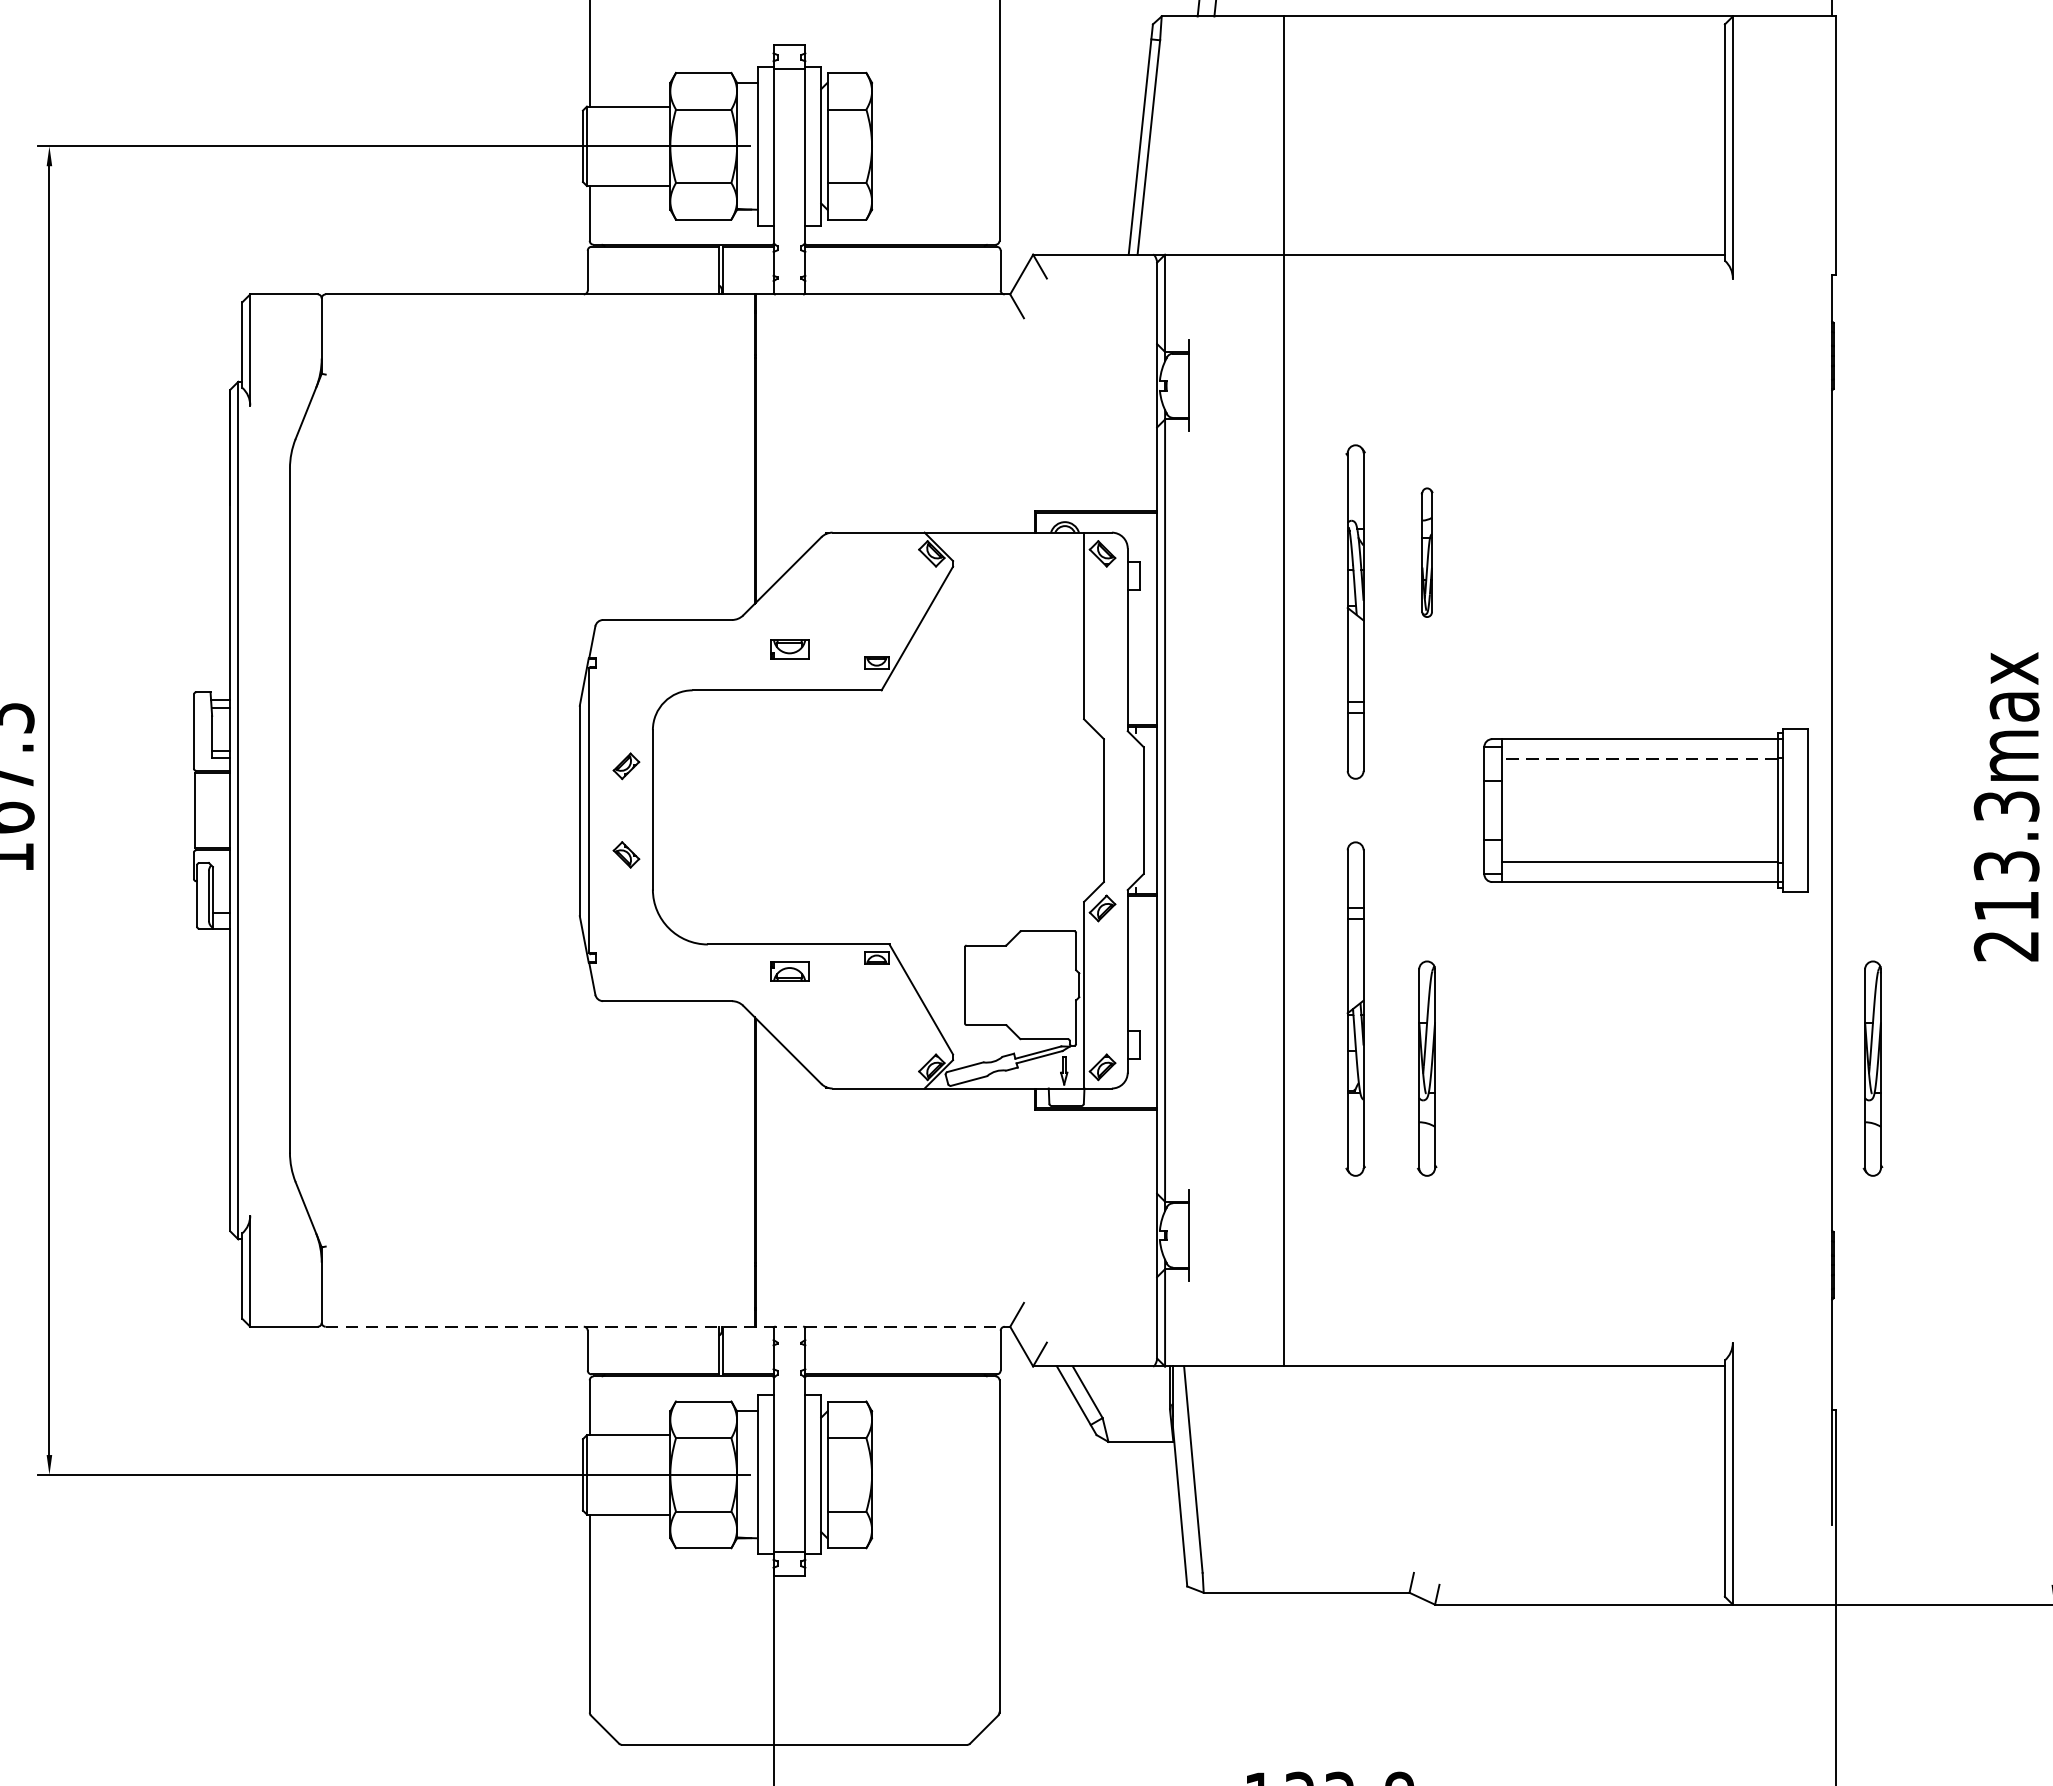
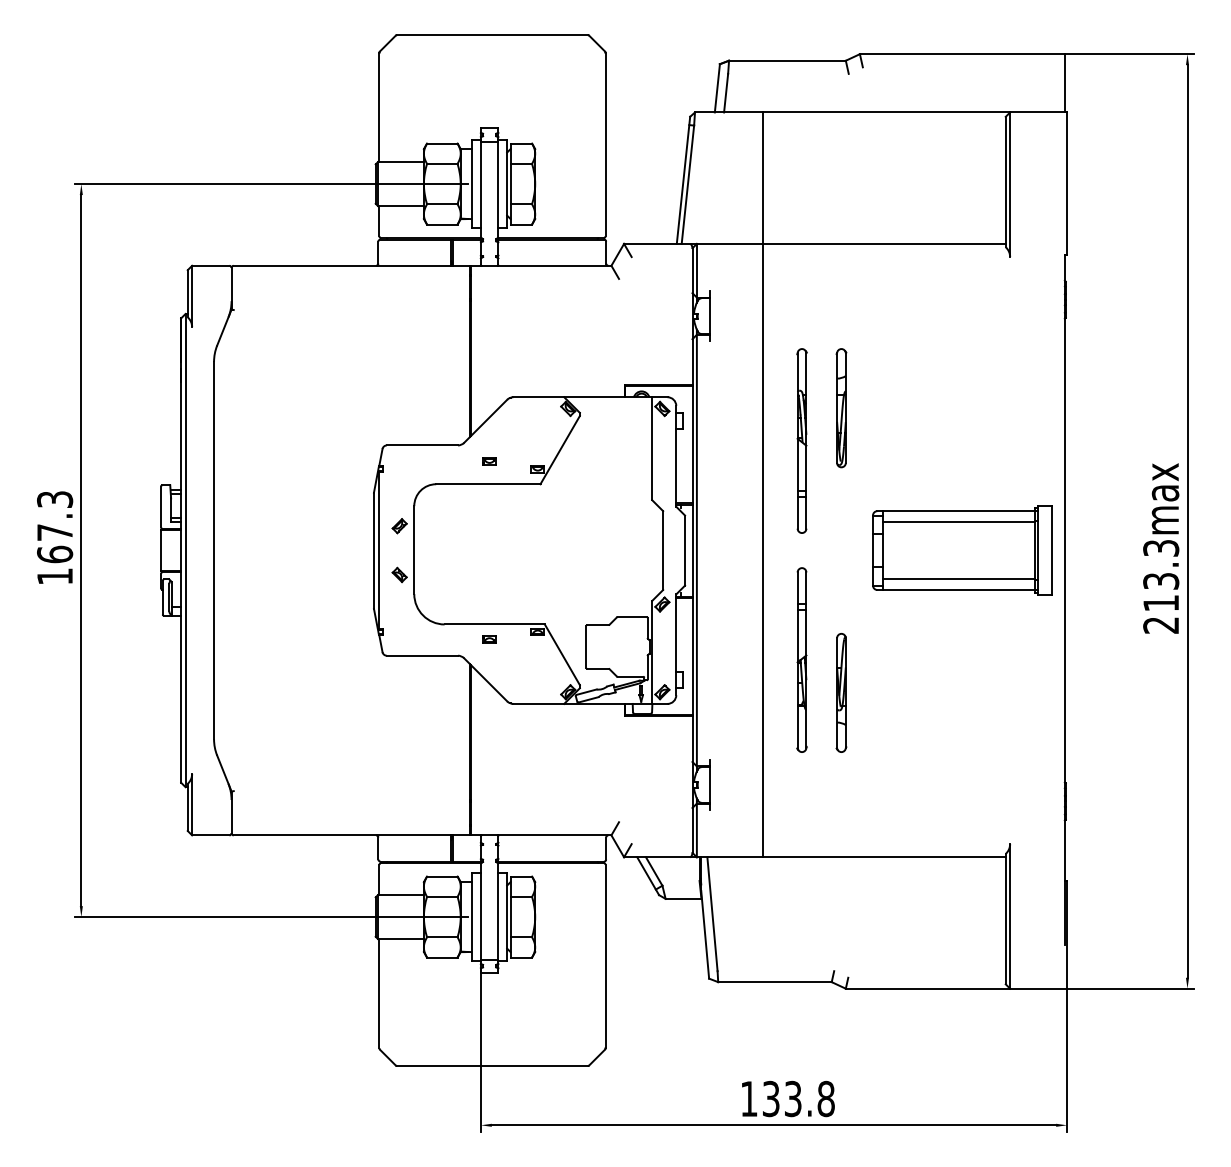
part: (1427, 553) -> (841, 408), size x1.67
part: (789, 649) -> (489, 461), size x0.62
line: (1639, 759) -> (958, 522), dashed -> solid
part: (789, 971) -> (489, 639), size x0.62
part: (1873, 1067) -> (1087, 692), removed
line: (667, 1327) -> (422, 835), dashed -> solid

